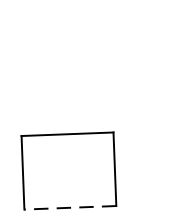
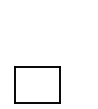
line: (68, 208) -> (36, 103), dashed -> solid

